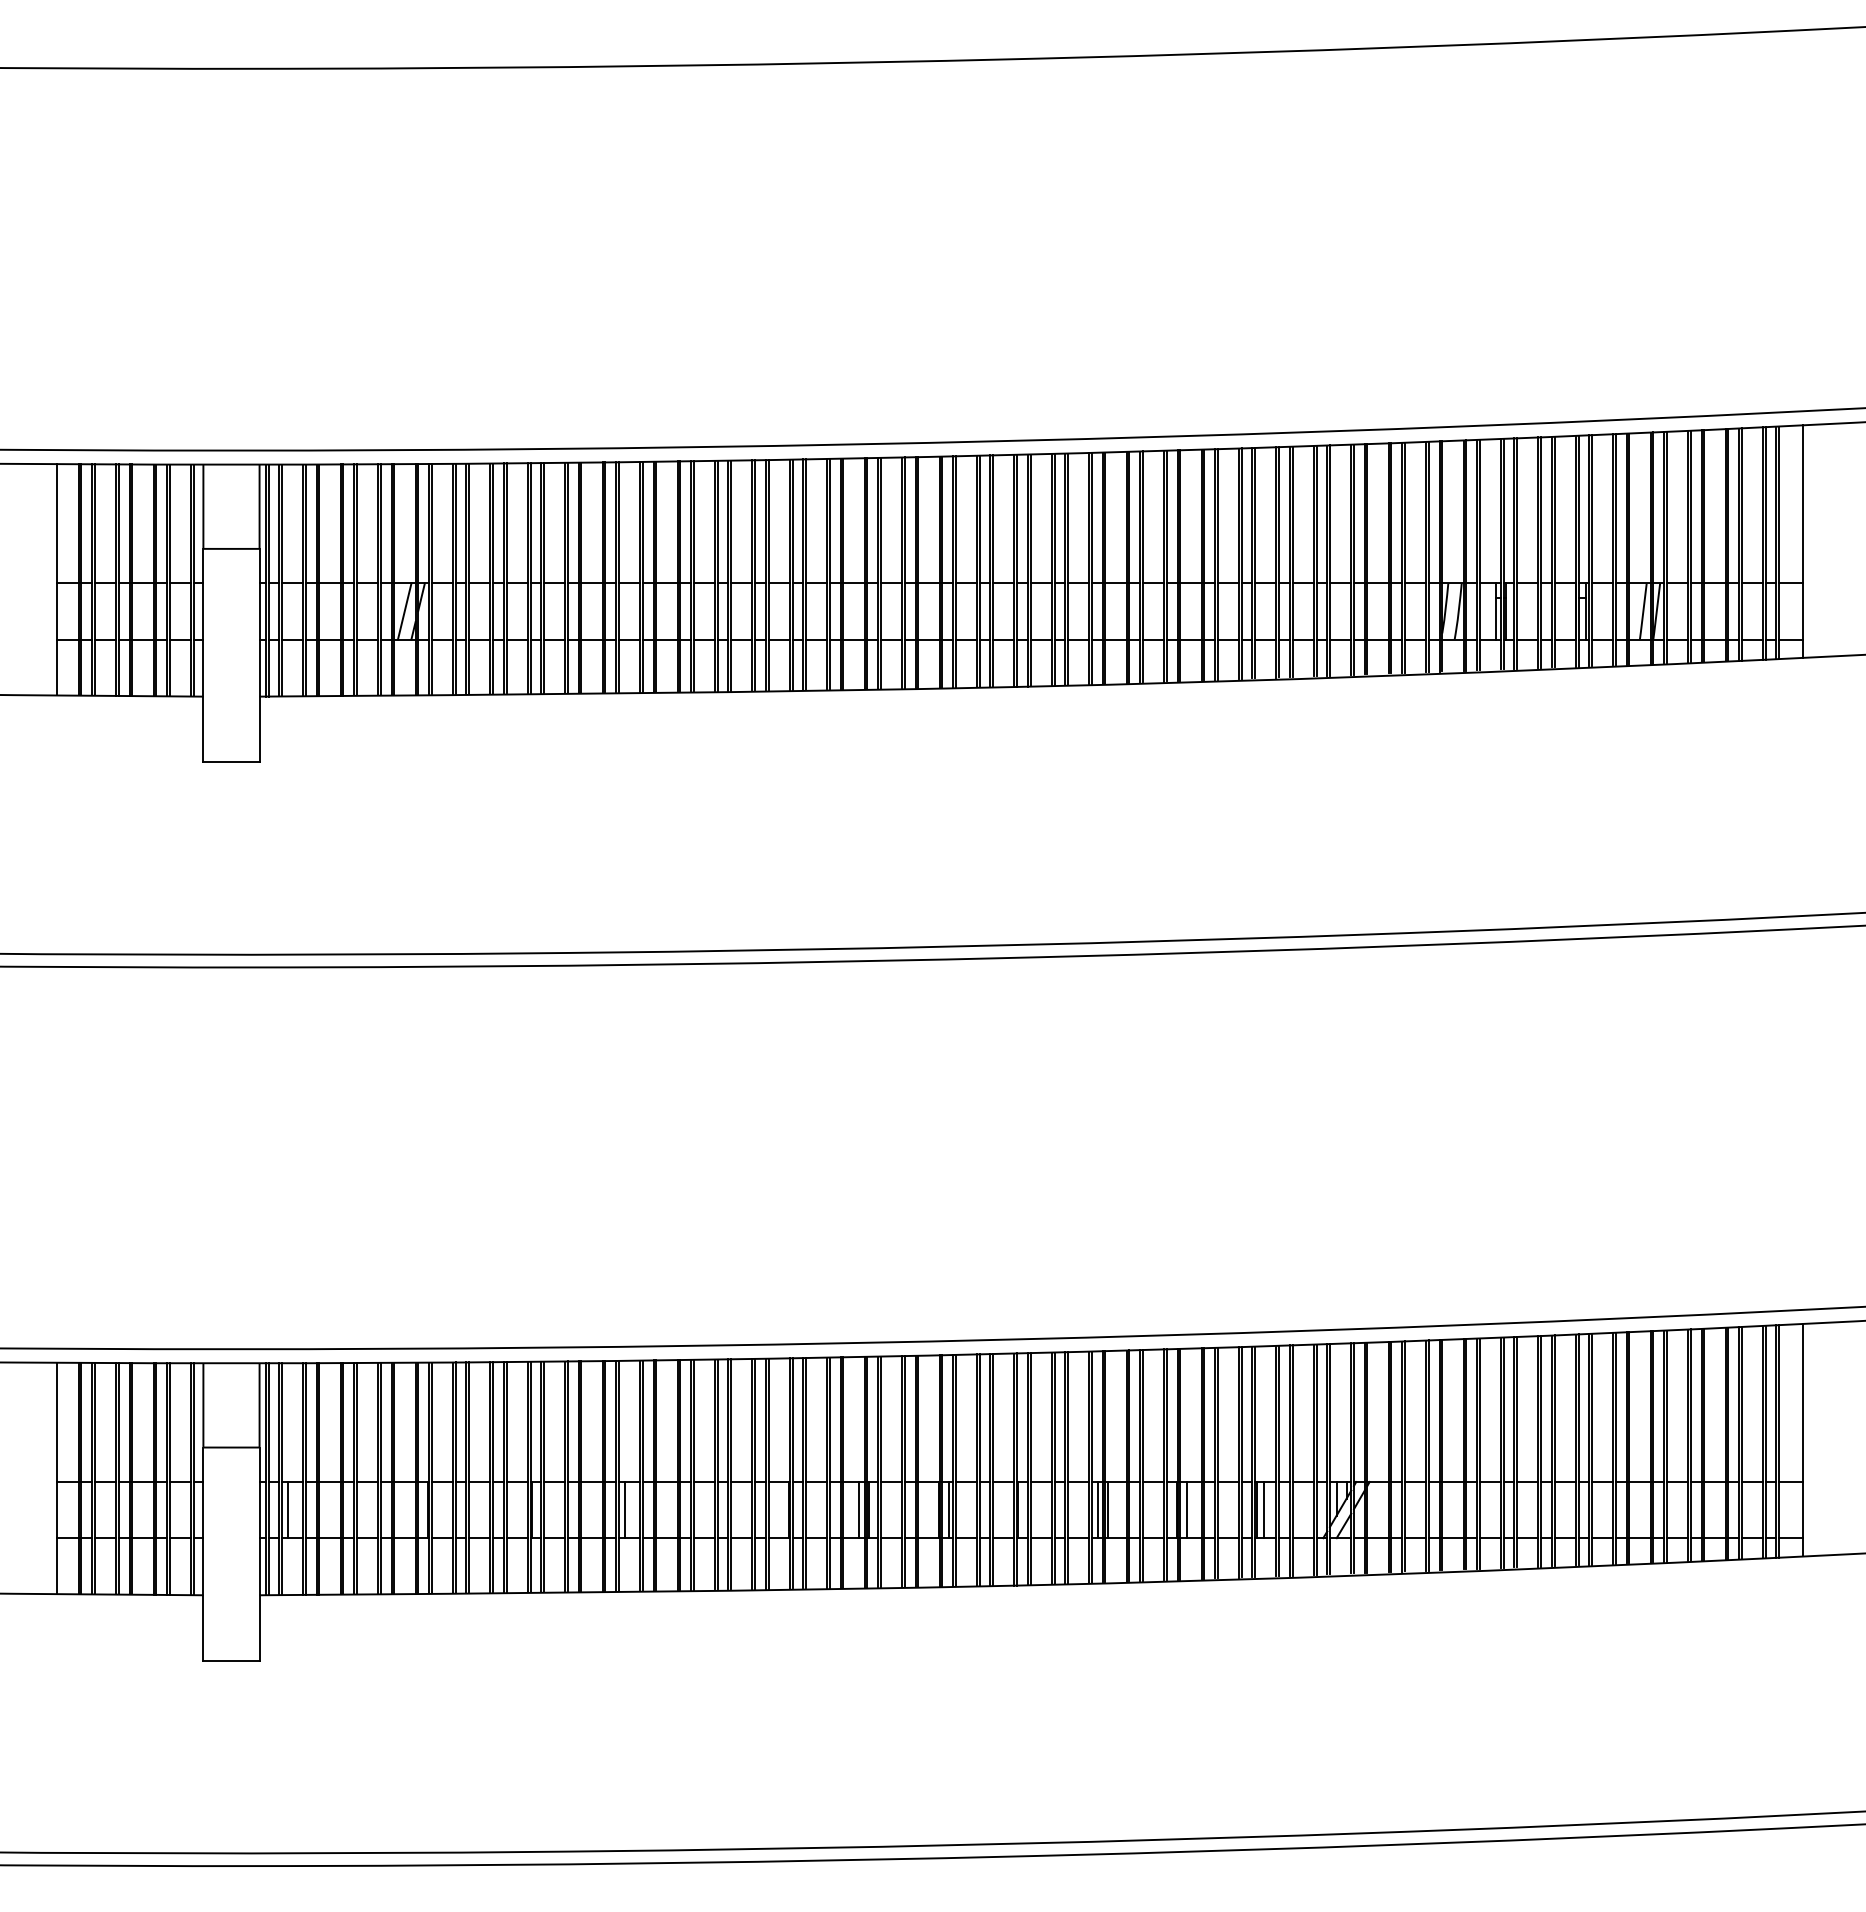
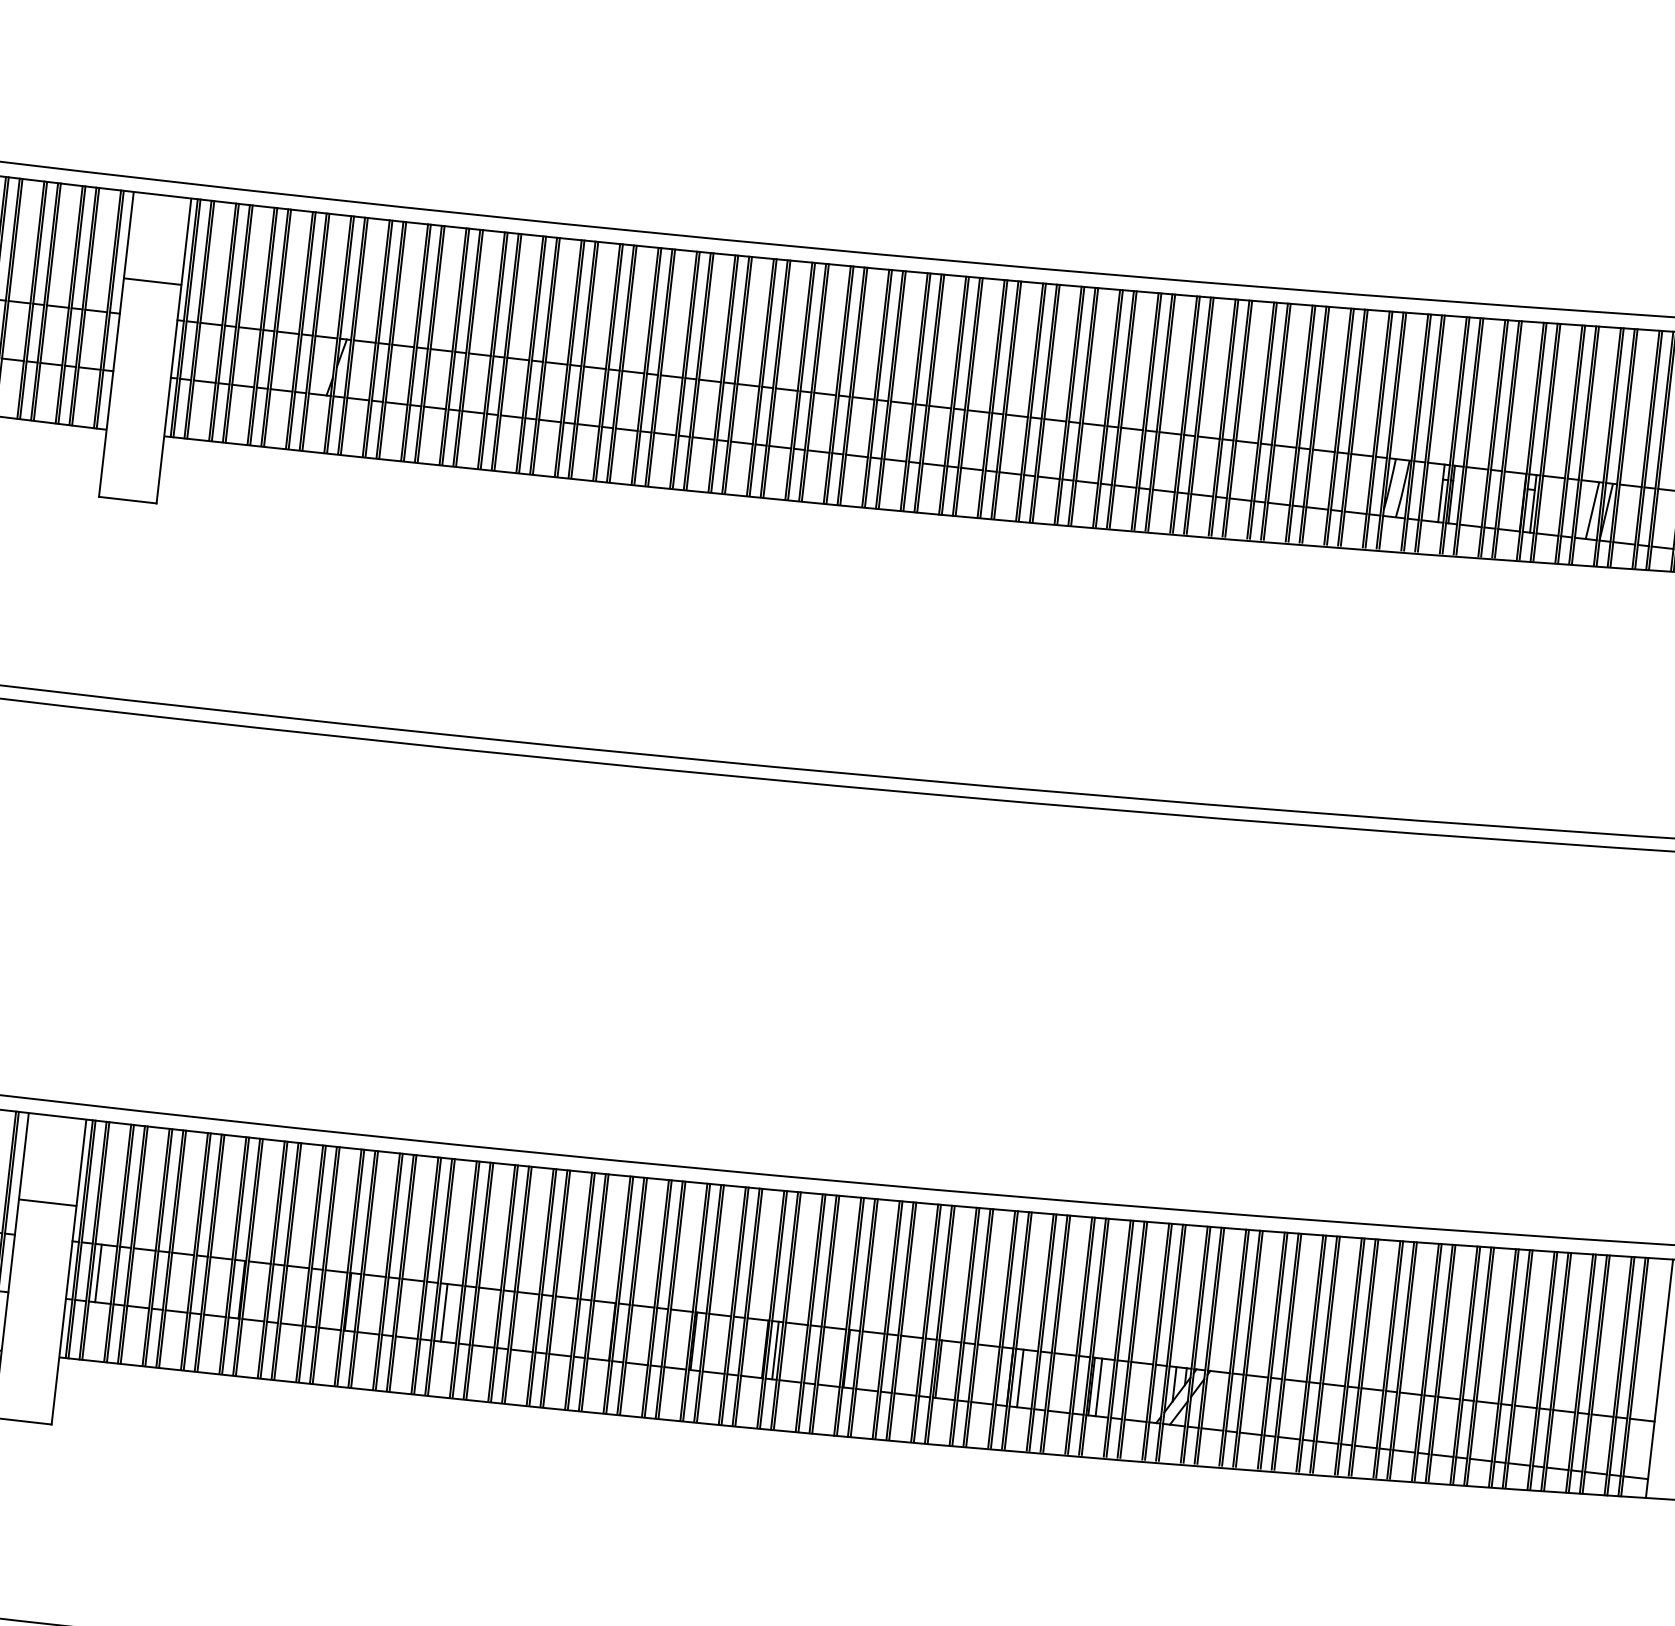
line: (404, 611) -> (322, 366), removed
line: (858, 1510) -> (683, 1340), removed
line: (1097, 1510) -> (928, 1368), removed

